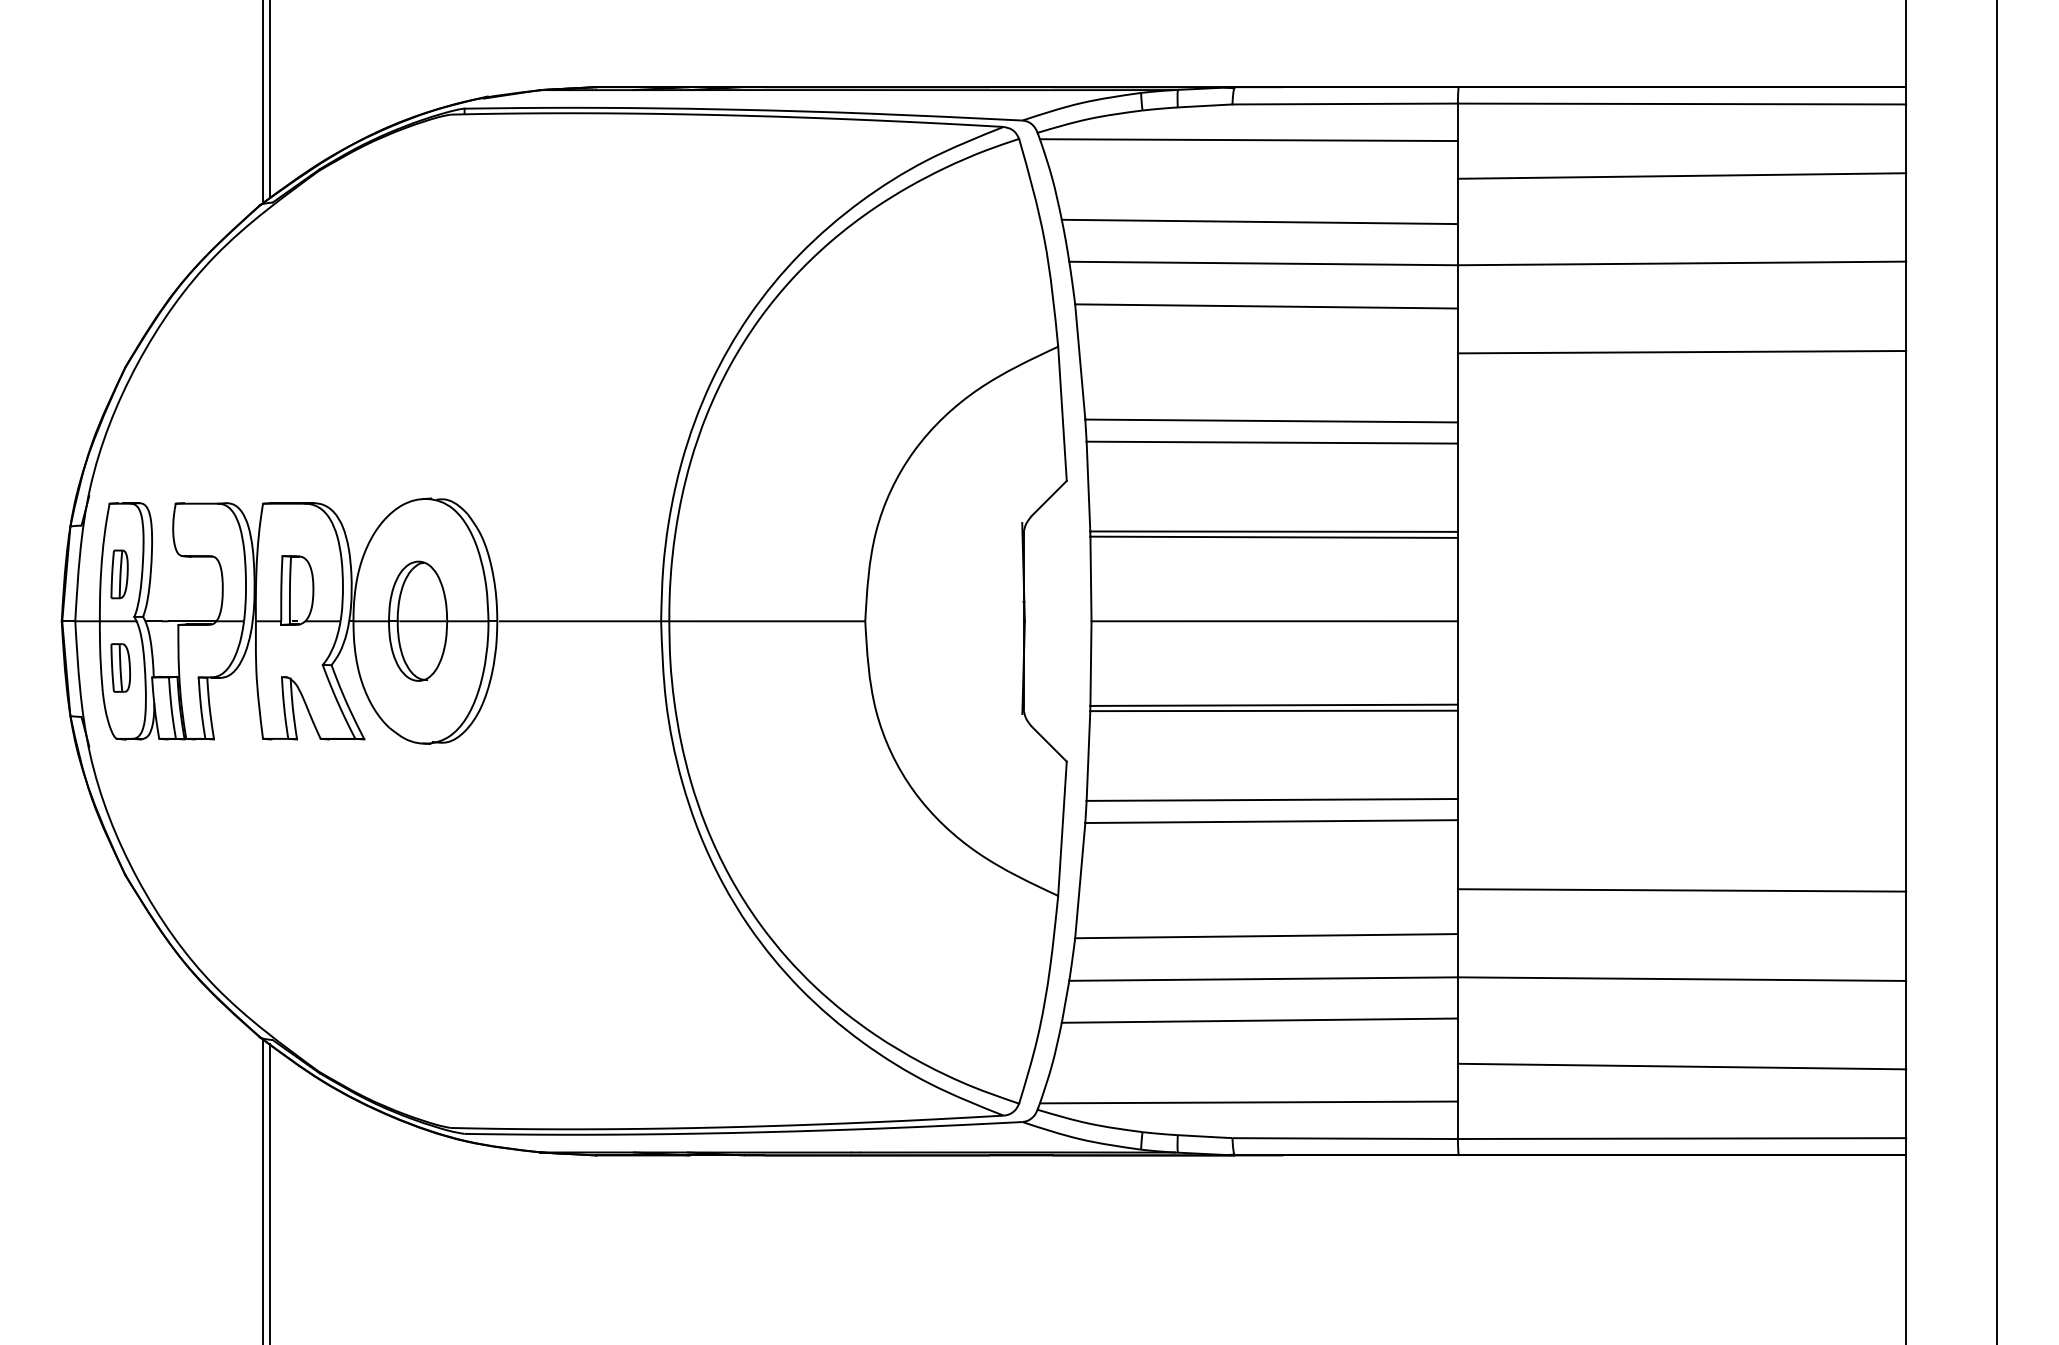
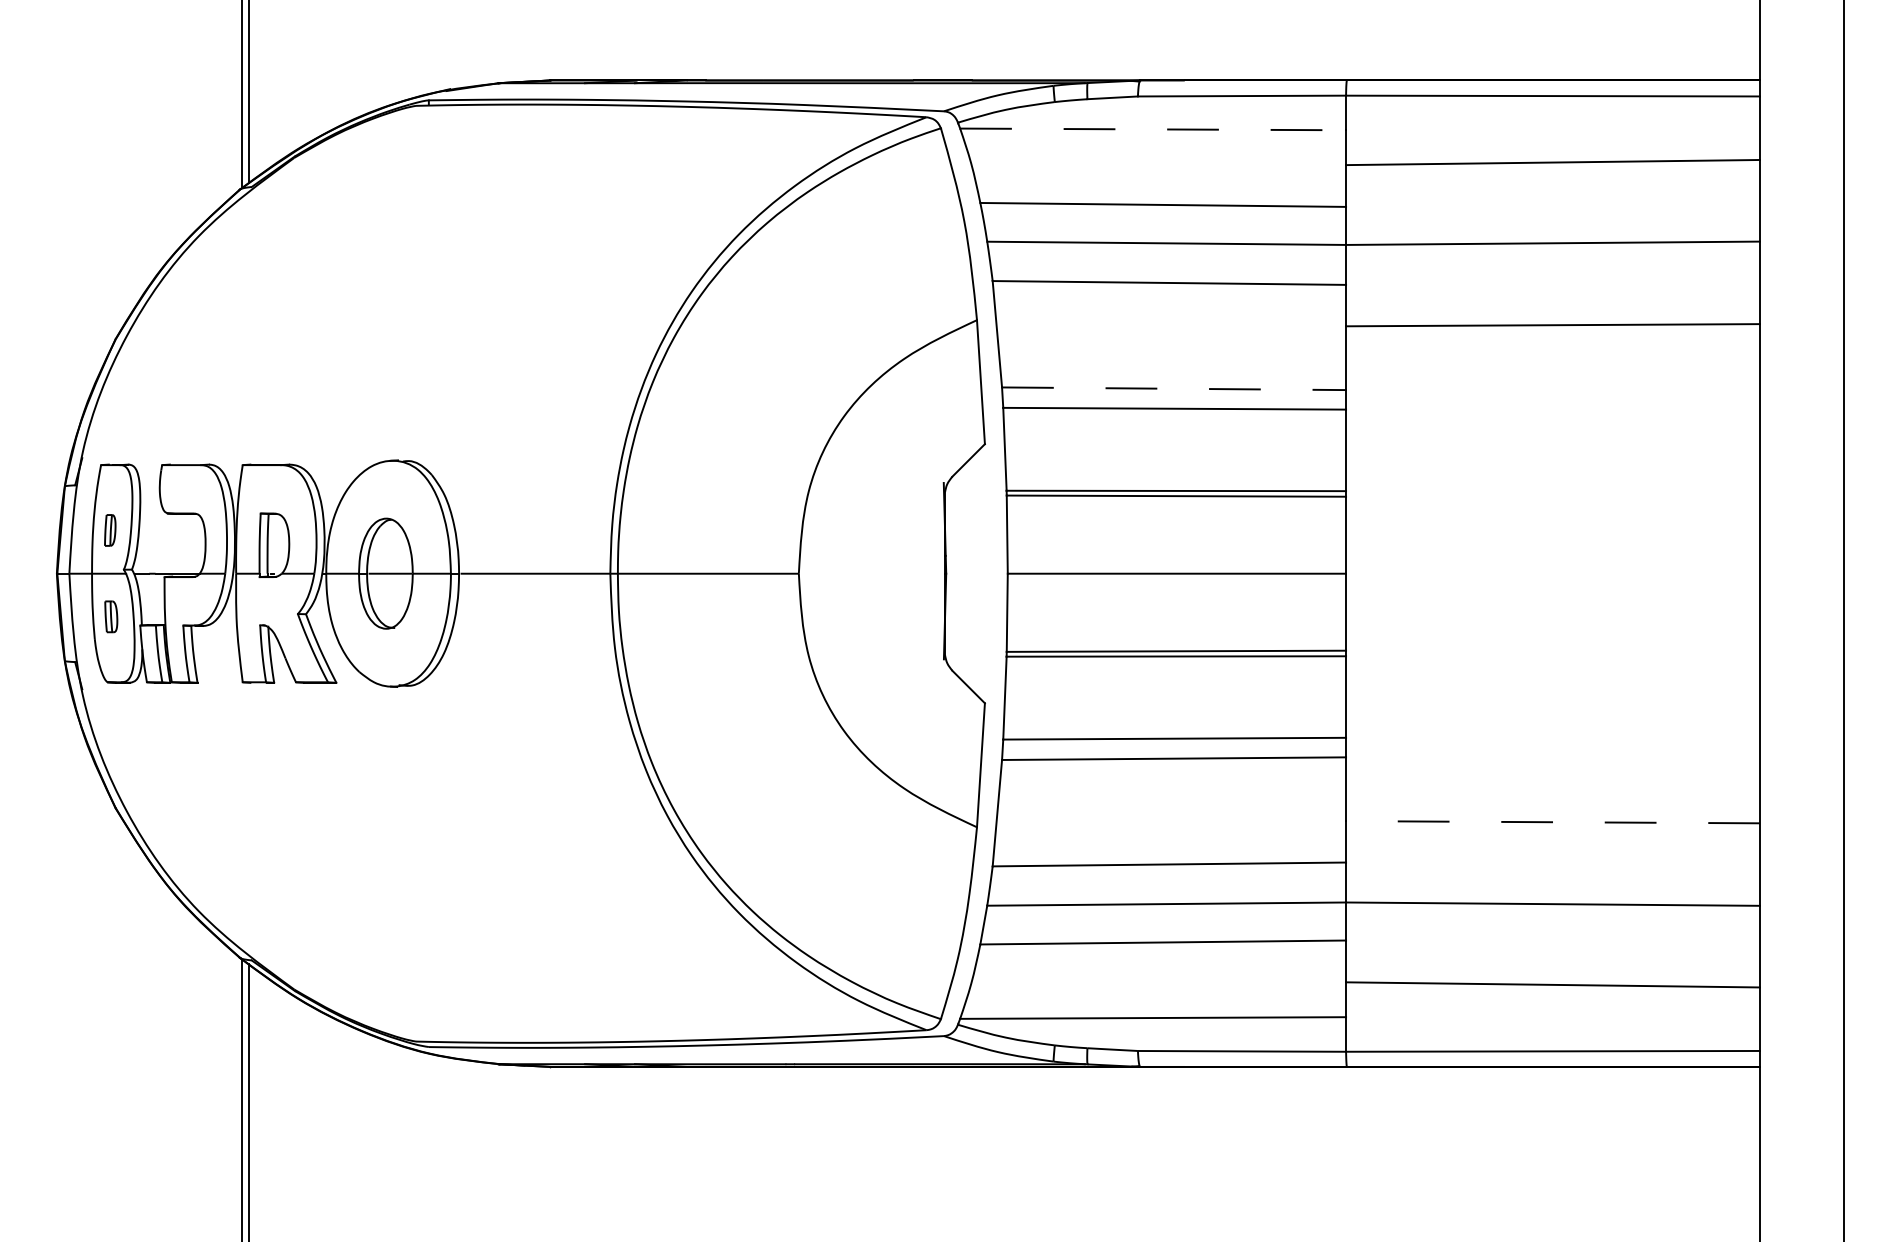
line: (1248, 140) -> (1152, 129), solid -> dashed
line: (1272, 421) -> (1174, 389), solid -> dashed
part: (119, 574) -> (110, 530), size x0.7
part: (120, 667) -> (111, 616), size x0.7
line: (1681, 890) -> (1552, 822), solid -> dashed

